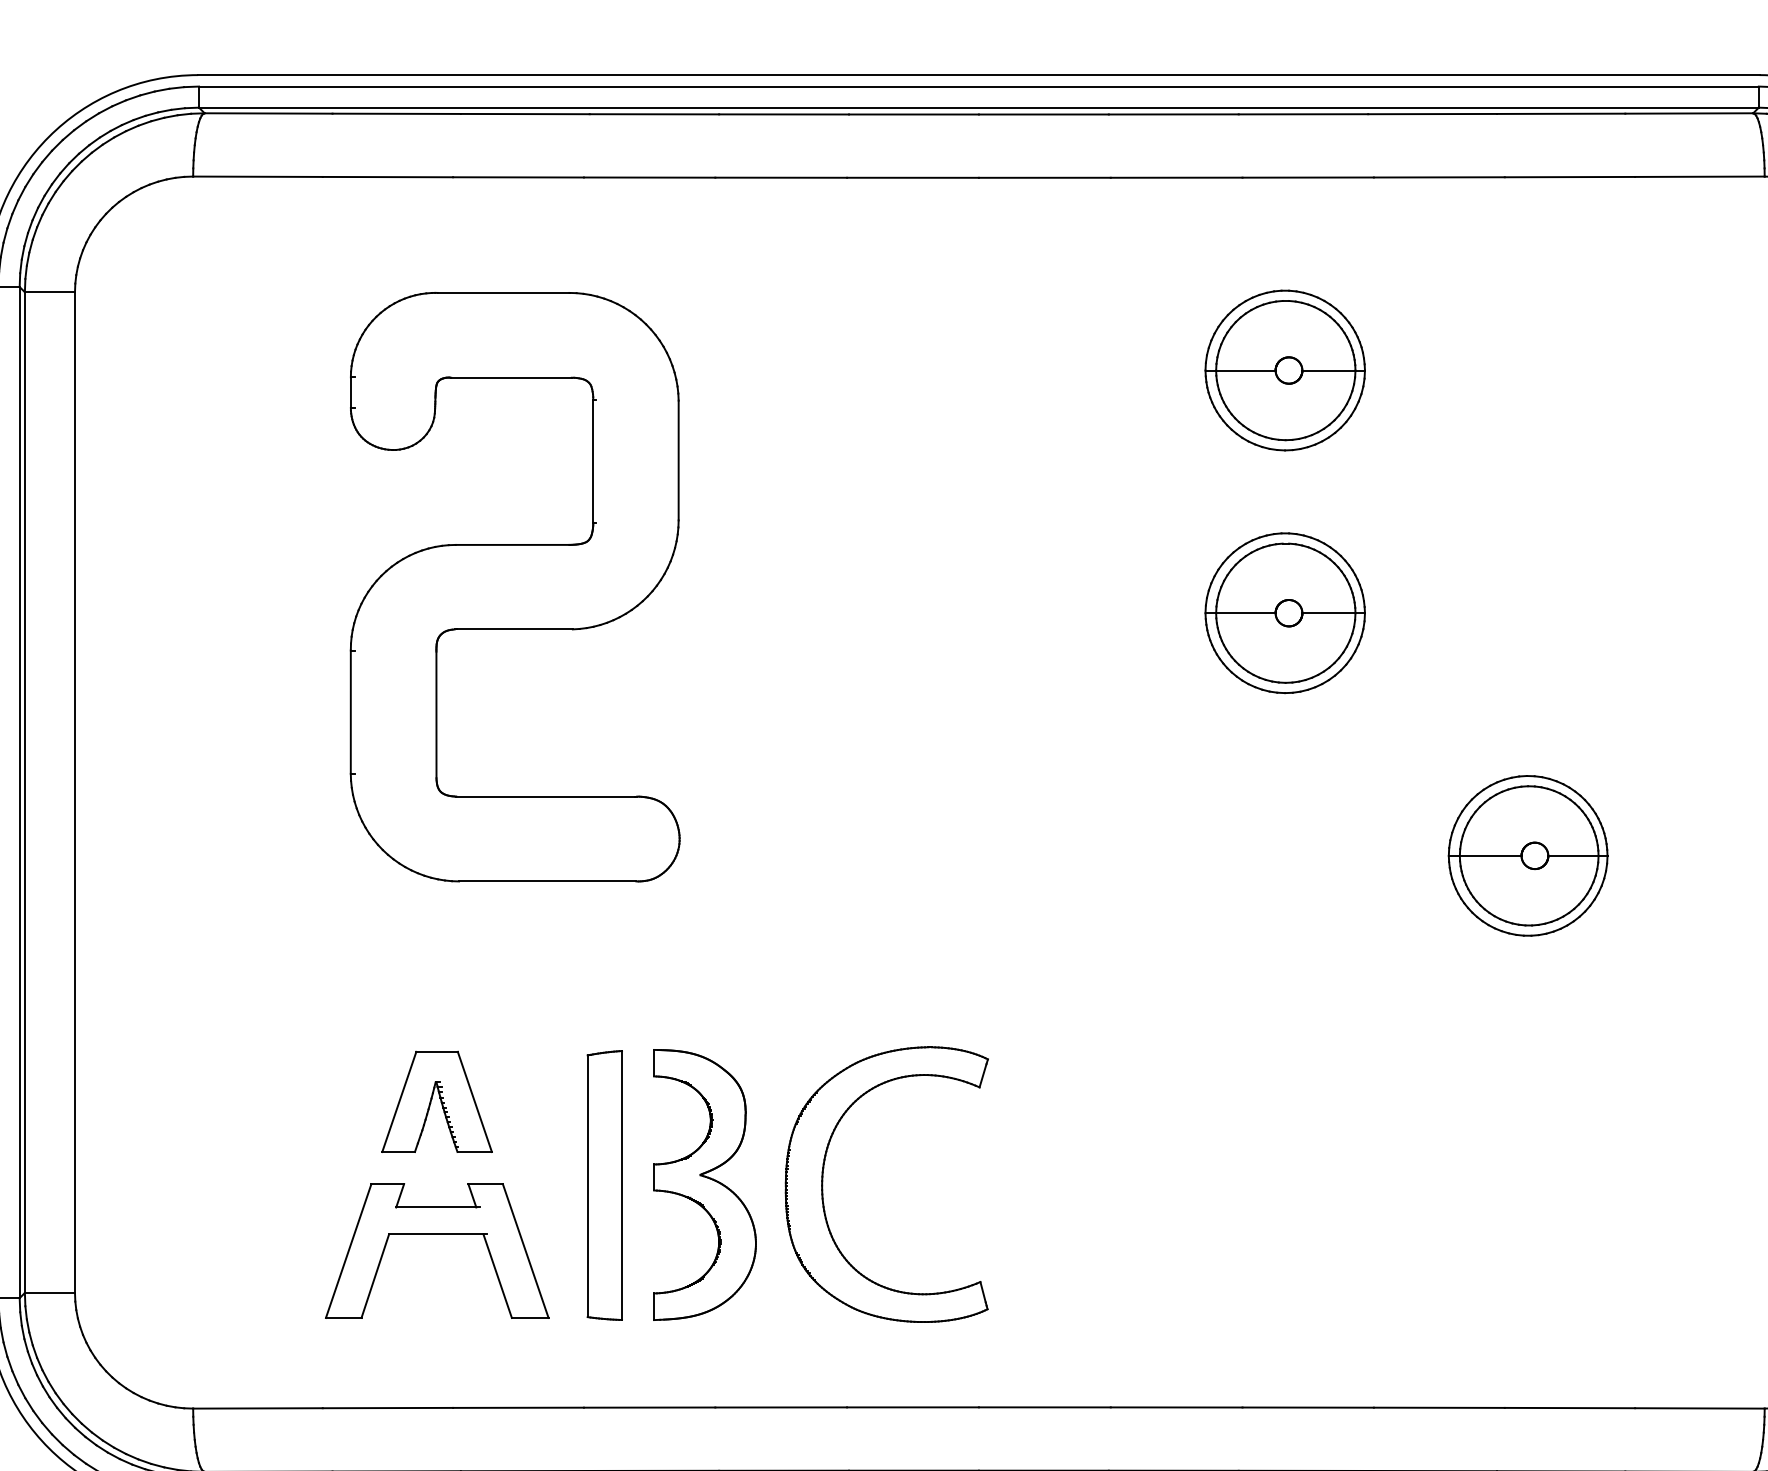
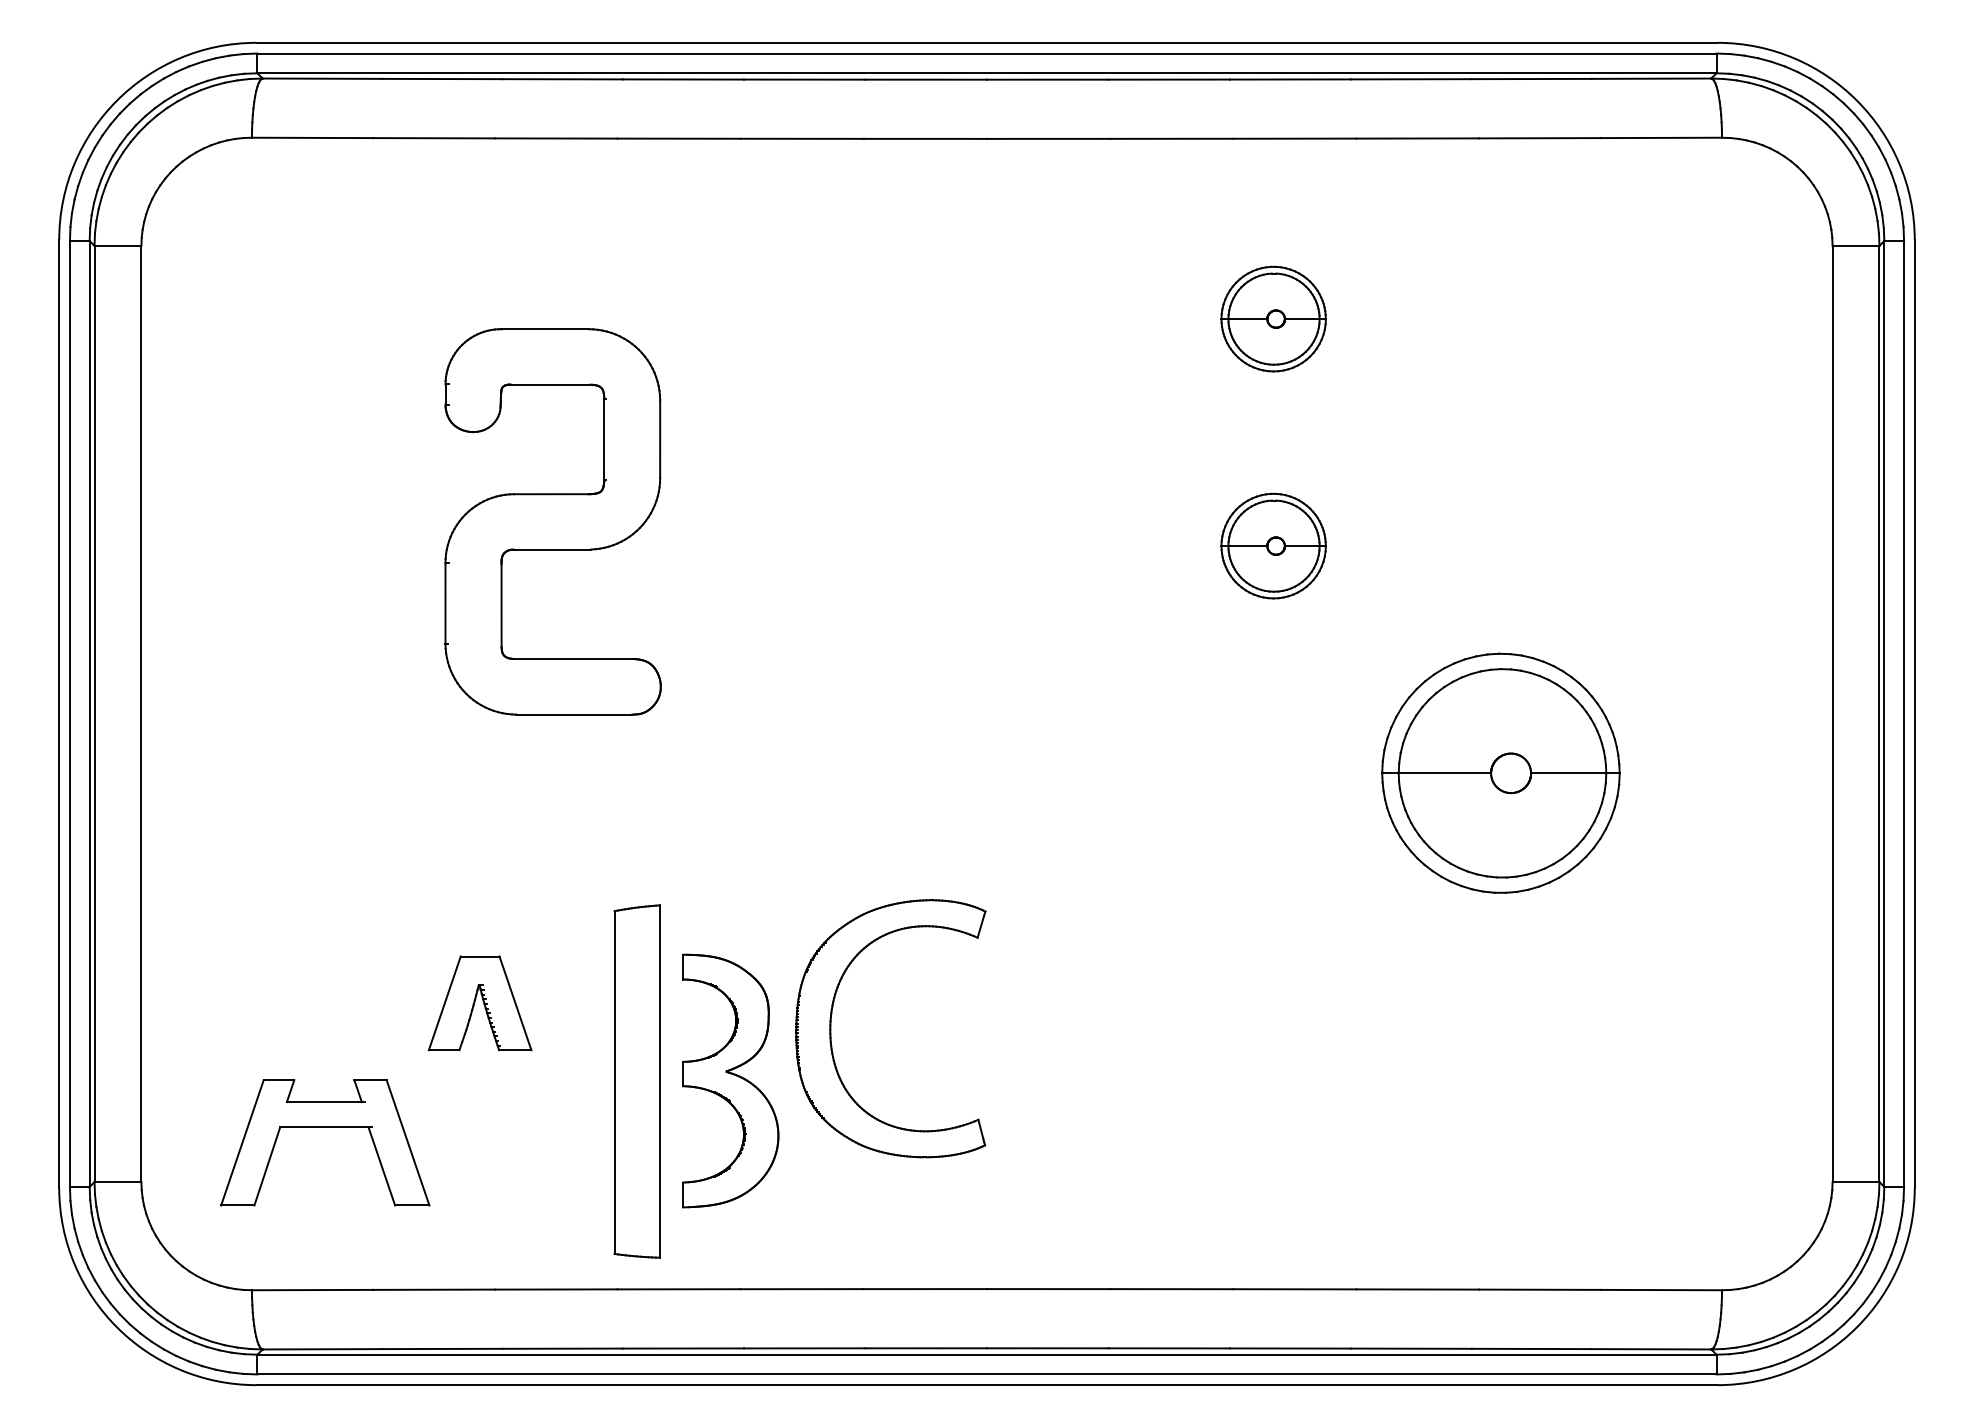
part: (1285, 369) -> (1273, 318), size x0.7
part: (514, 586) -> (552, 521), size x0.7
part: (1285, 612) -> (1273, 545), size x0.7
part: (1527, 855) -> (1500, 772), size x1.6
part: (823, 1184) -> (831, 1028), moved
part: (604, 1185) -> (636, 1081), size x1.4
part: (437, 1234) -> (325, 1127), moved

